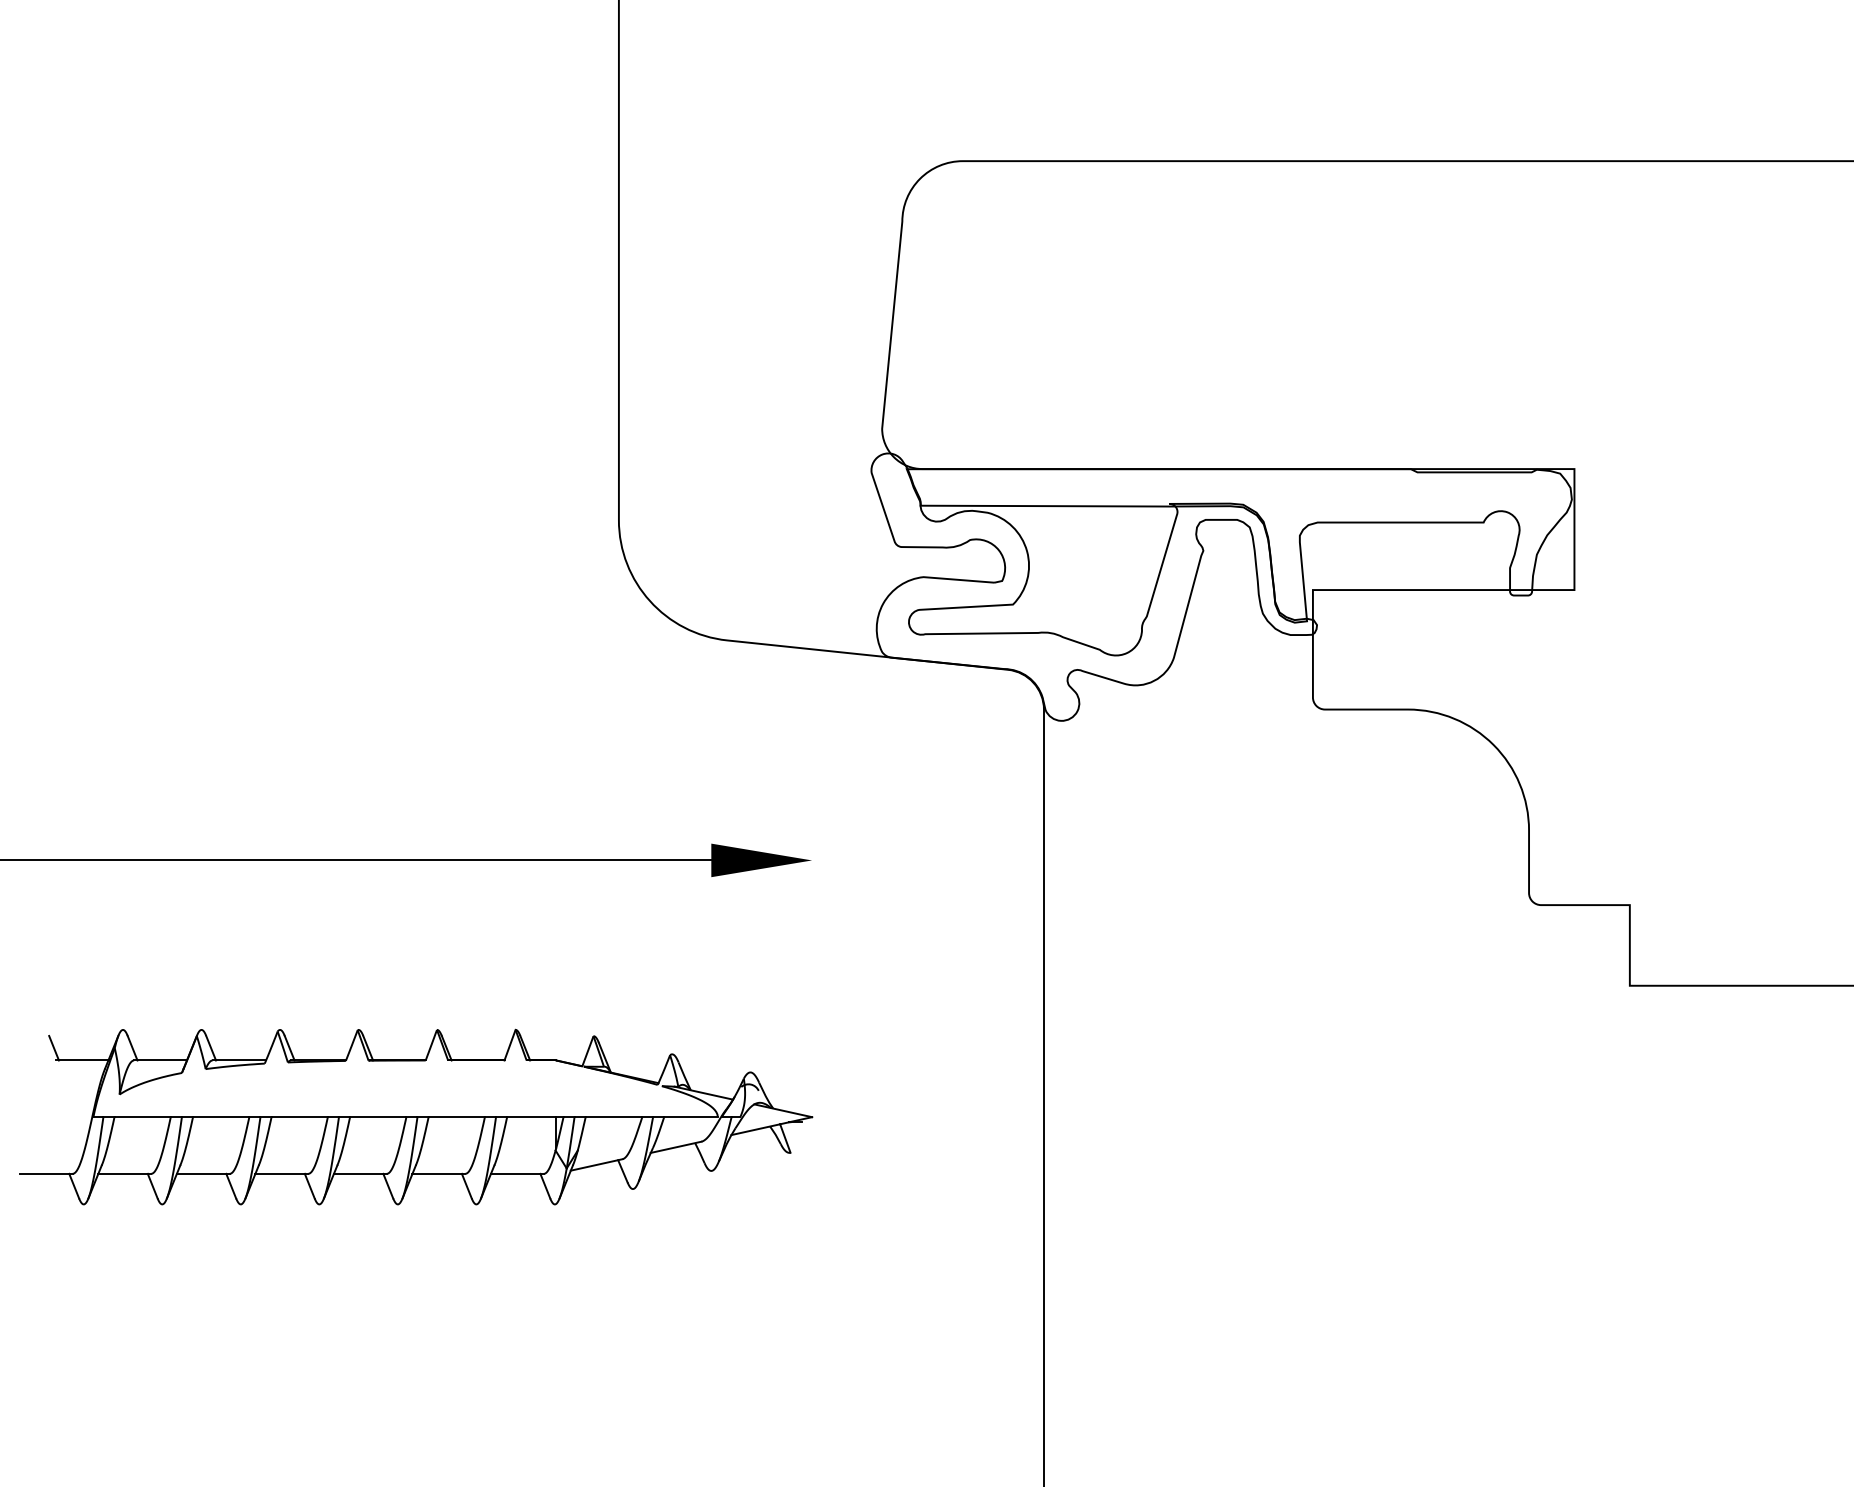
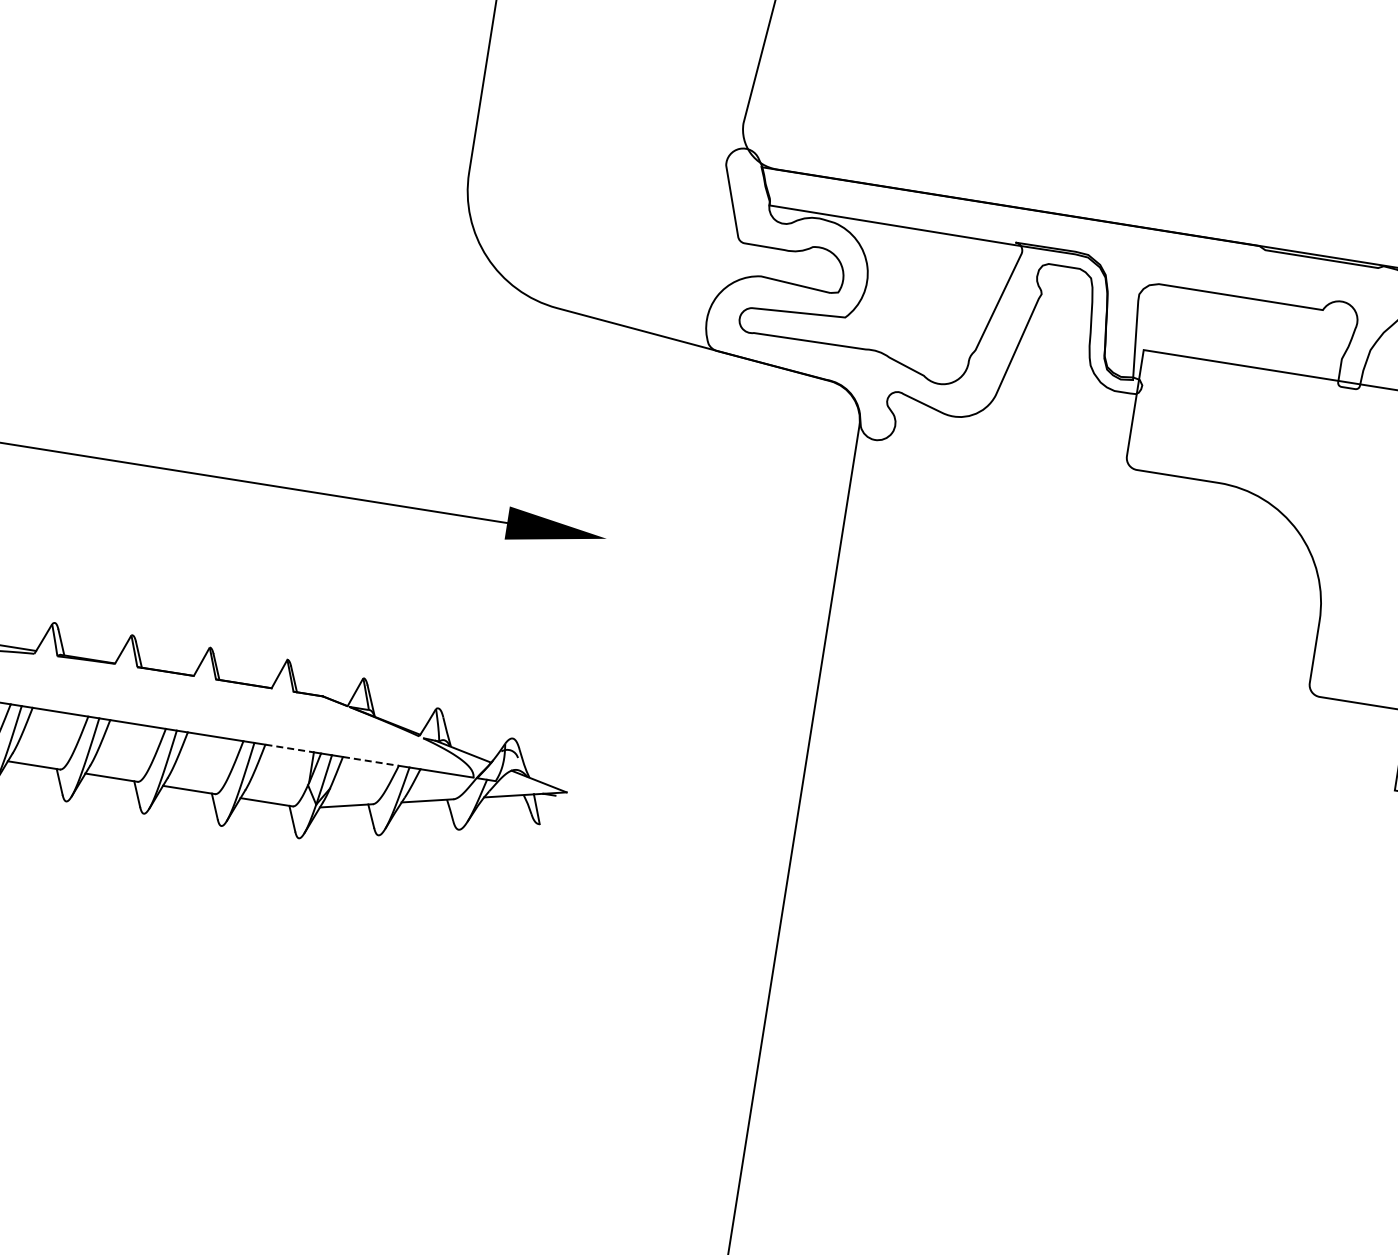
line: (531, 1117) -> (289, 748), solid -> dashed
line: (614, 1117) -> (371, 761), solid -> dashed

